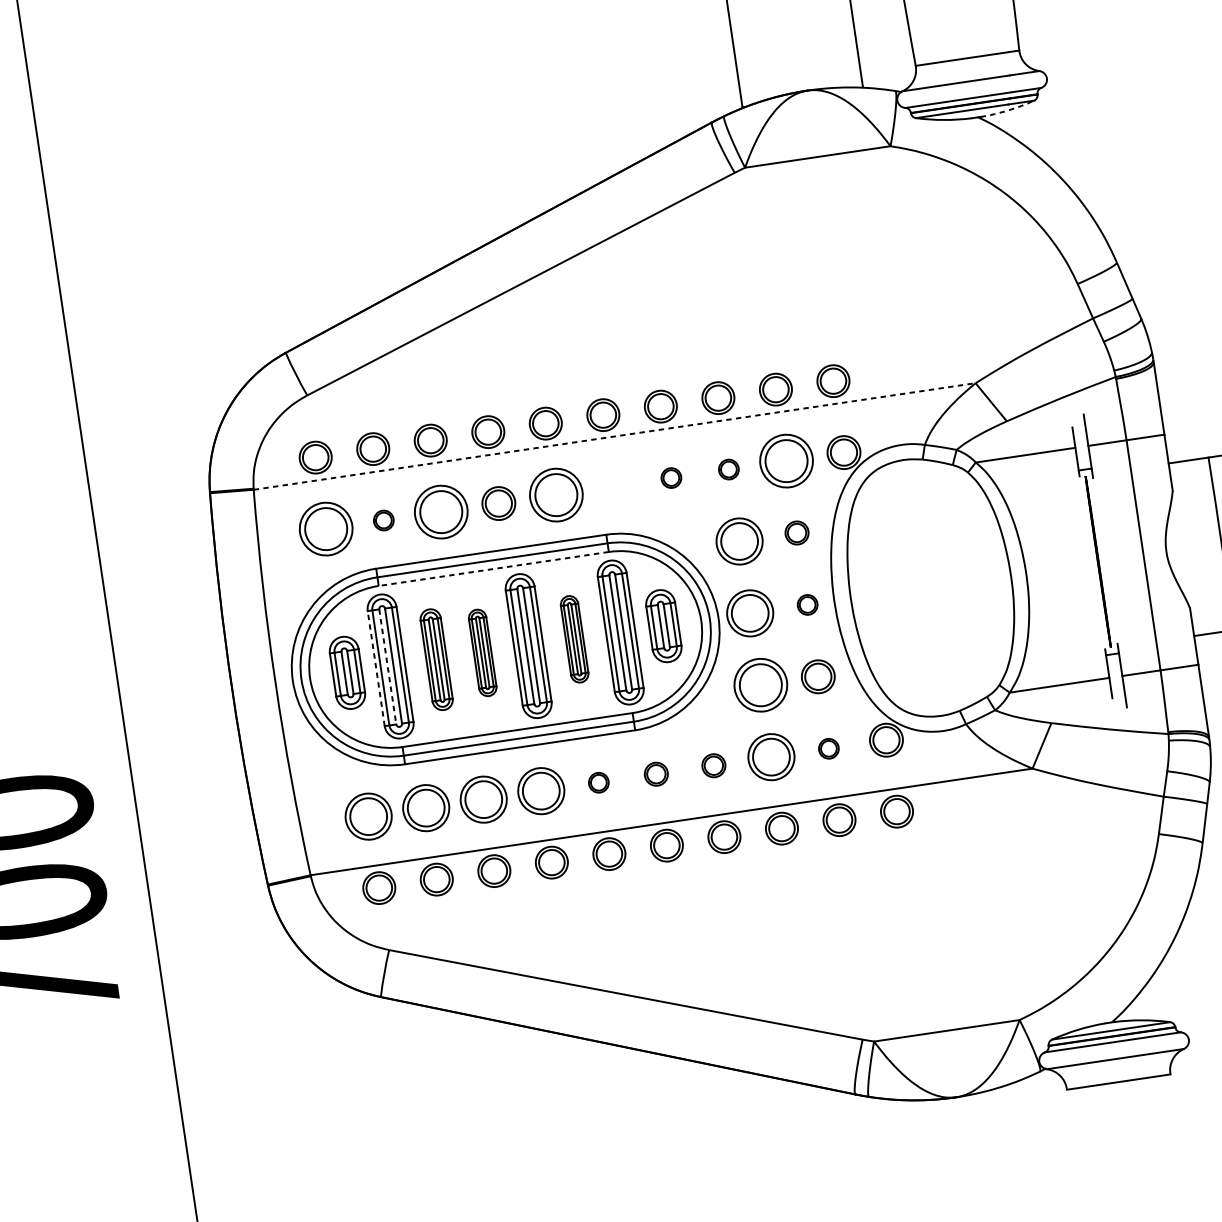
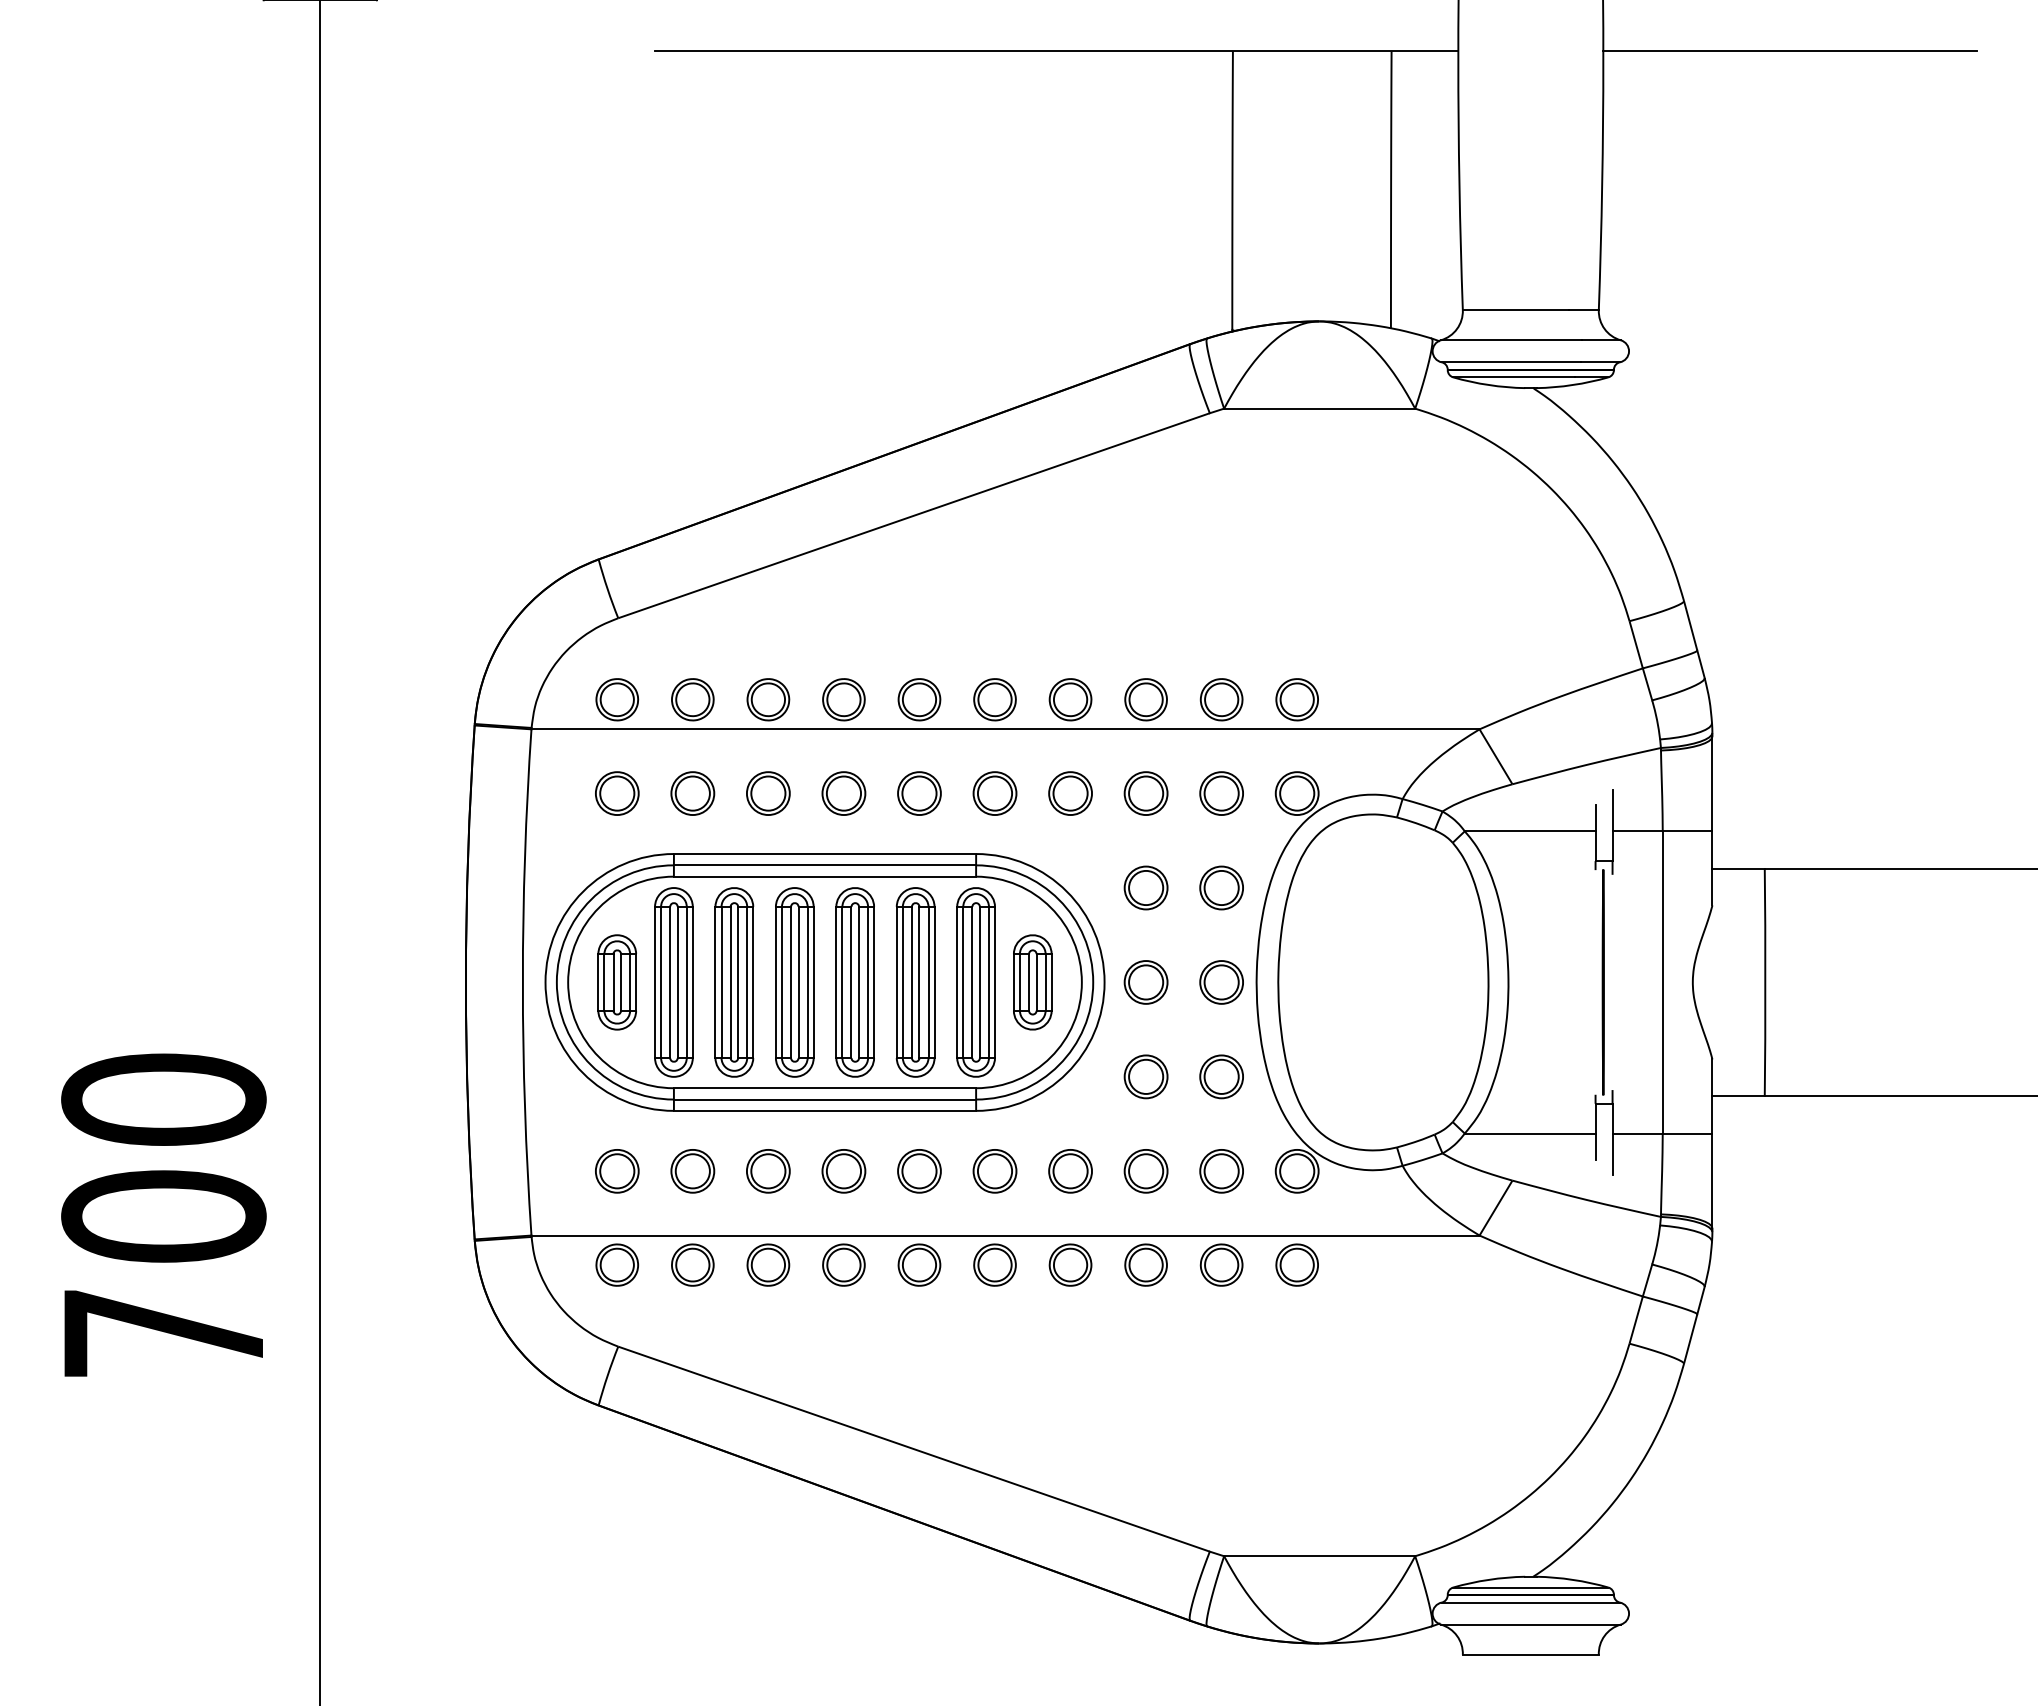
arc: (1007, 110) -> (1572, 385), dashed -> solid
line: (615, 436) -> (1006, 729), dashed -> solid
part: (786, 461) -> (1221, 793), size x0.62
part: (728, 469) -> (1145, 793), size x1.67
part: (671, 478) -> (1070, 793), size x1.67
part: (613, 486) -> (994, 793), added
part: (556, 495) -> (919, 793), size x0.62
part: (441, 512) -> (768, 793), size x0.62
part: (383, 520) -> (692, 793), size x1.67
part: (326, 528) -> (617, 793), size x0.62
part: (796, 532) -> (1221, 887), size x1.43
part: (739, 541) -> (1145, 887), size x0.71
line: (493, 568) -> (824, 876), dashed -> solid
part: (807, 604) -> (1221, 982), size x1.67
part: (749, 613) -> (1145, 982), size x0.71
part: (574, 639) -> (915, 982), size x1.67
part: (482, 652) -> (794, 982), size x1.67
part: (436, 659) -> (734, 982), size x1.43
line: (388, 666) -> (670, 982), dashed -> solid
line: (376, 668) -> (655, 982), dashed -> solid
part: (760, 685) -> (1145, 1076), size x0.62
part: (828, 748) -> (1221, 1171), size x1.67
part: (770, 757) -> (1145, 1171), size x0.71
part: (713, 765) -> (1070, 1171), size x1.43
part: (655, 774) -> (994, 1171), size x1.43
part: (598, 782) -> (919, 1171), size x1.67
part: (541, 791) -> (843, 1171), size x0.71
part: (483, 799) -> (768, 1171), size x0.71
part: (426, 808) -> (692, 1171), size x0.71
part: (368, 816) -> (617, 1171), size x0.71

